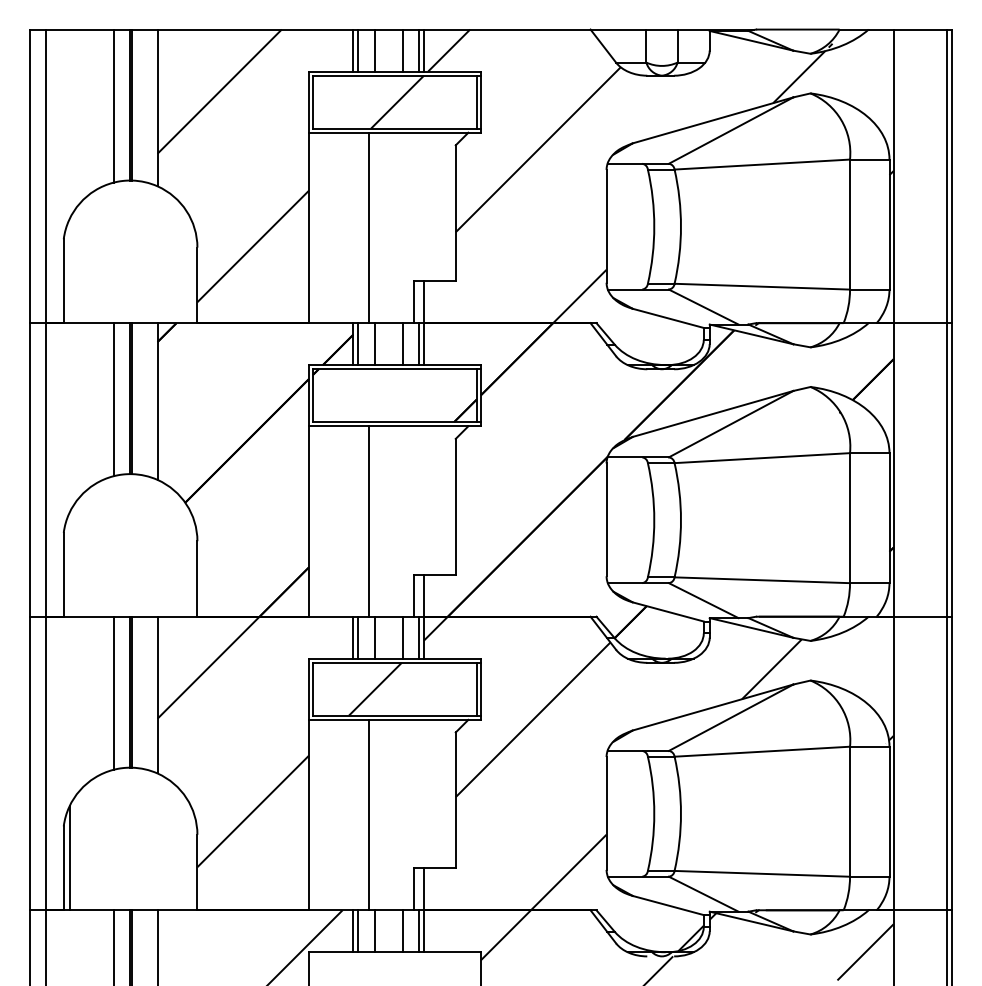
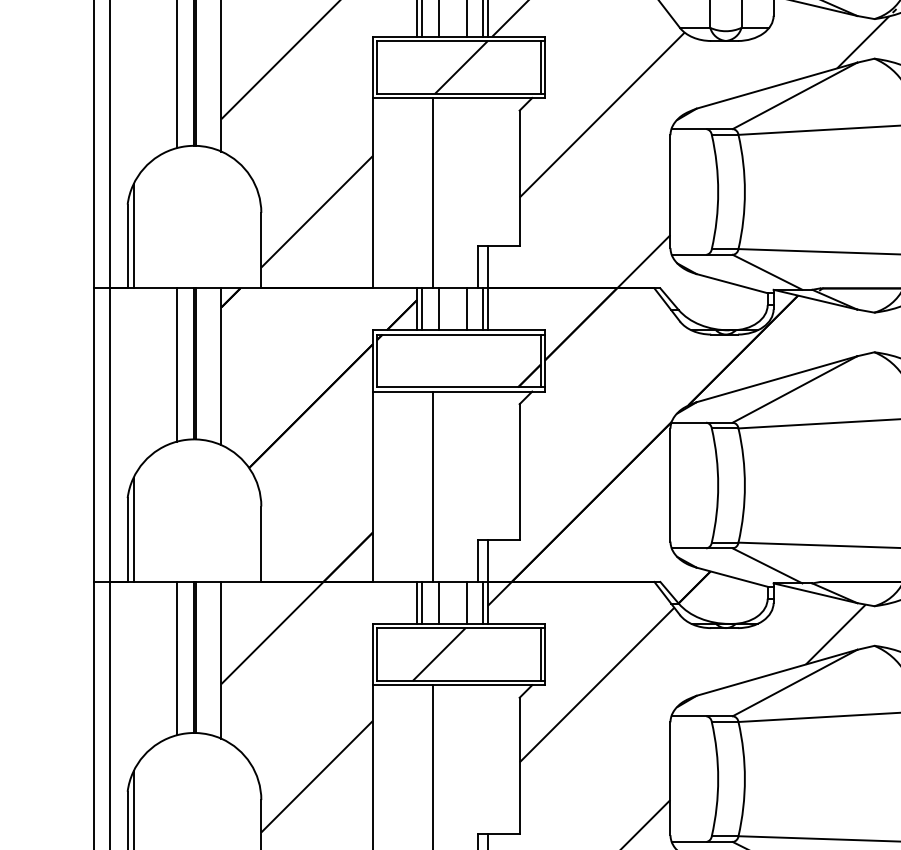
line: (69, 271) -> (133, 236), added
line: (69, 564) -> (133, 529), added

